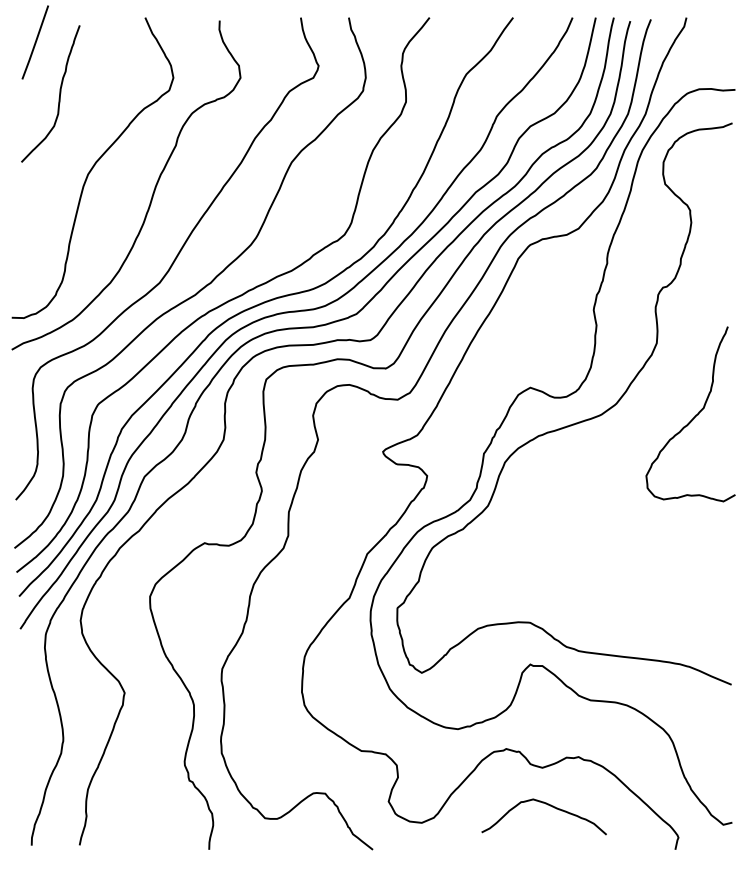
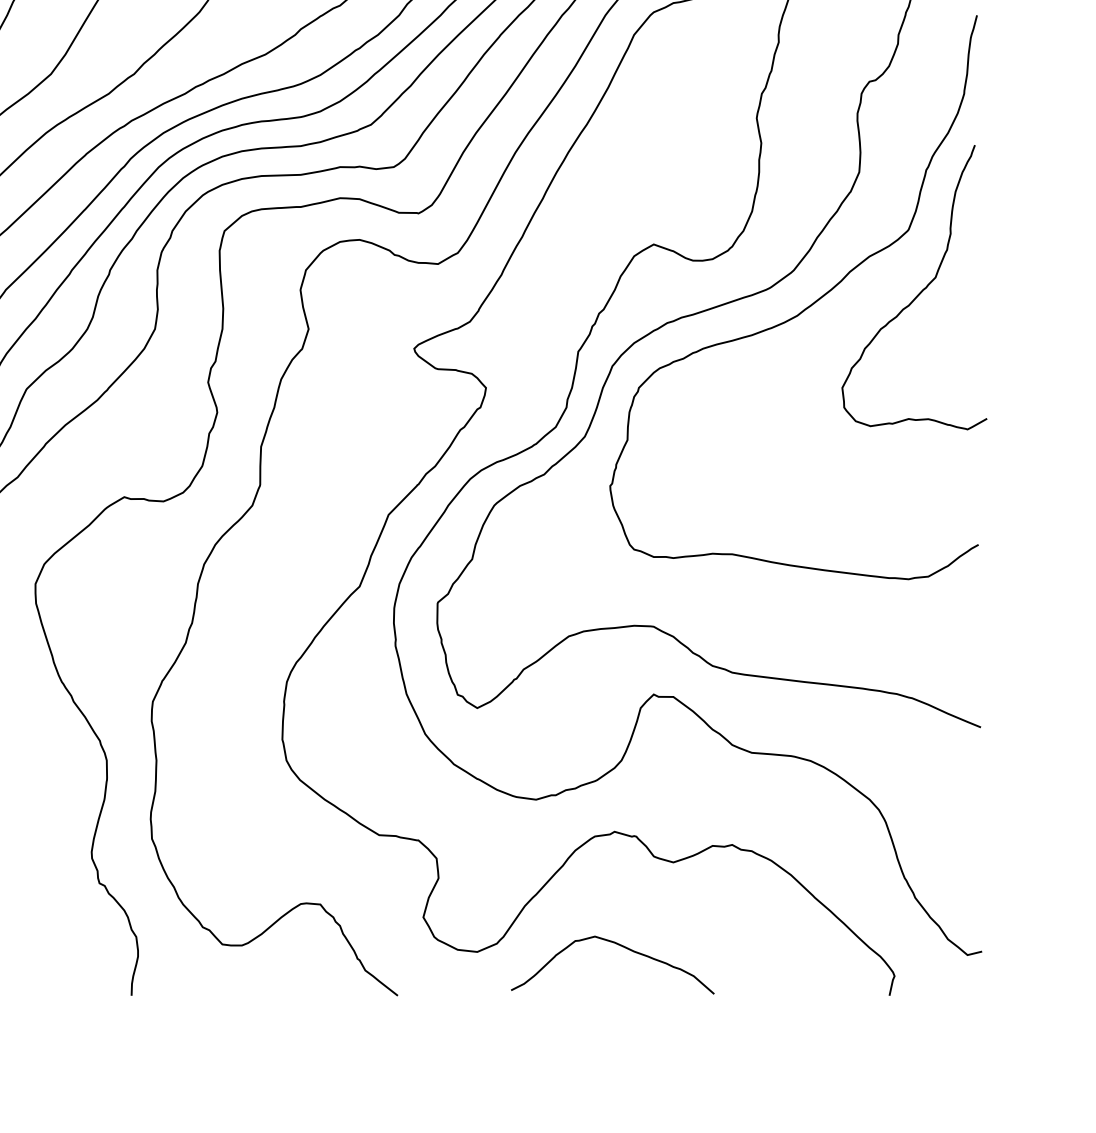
curve: (620, 428) -> (800, 310), added
curve: (547, 805) -> (618, 946), moved

